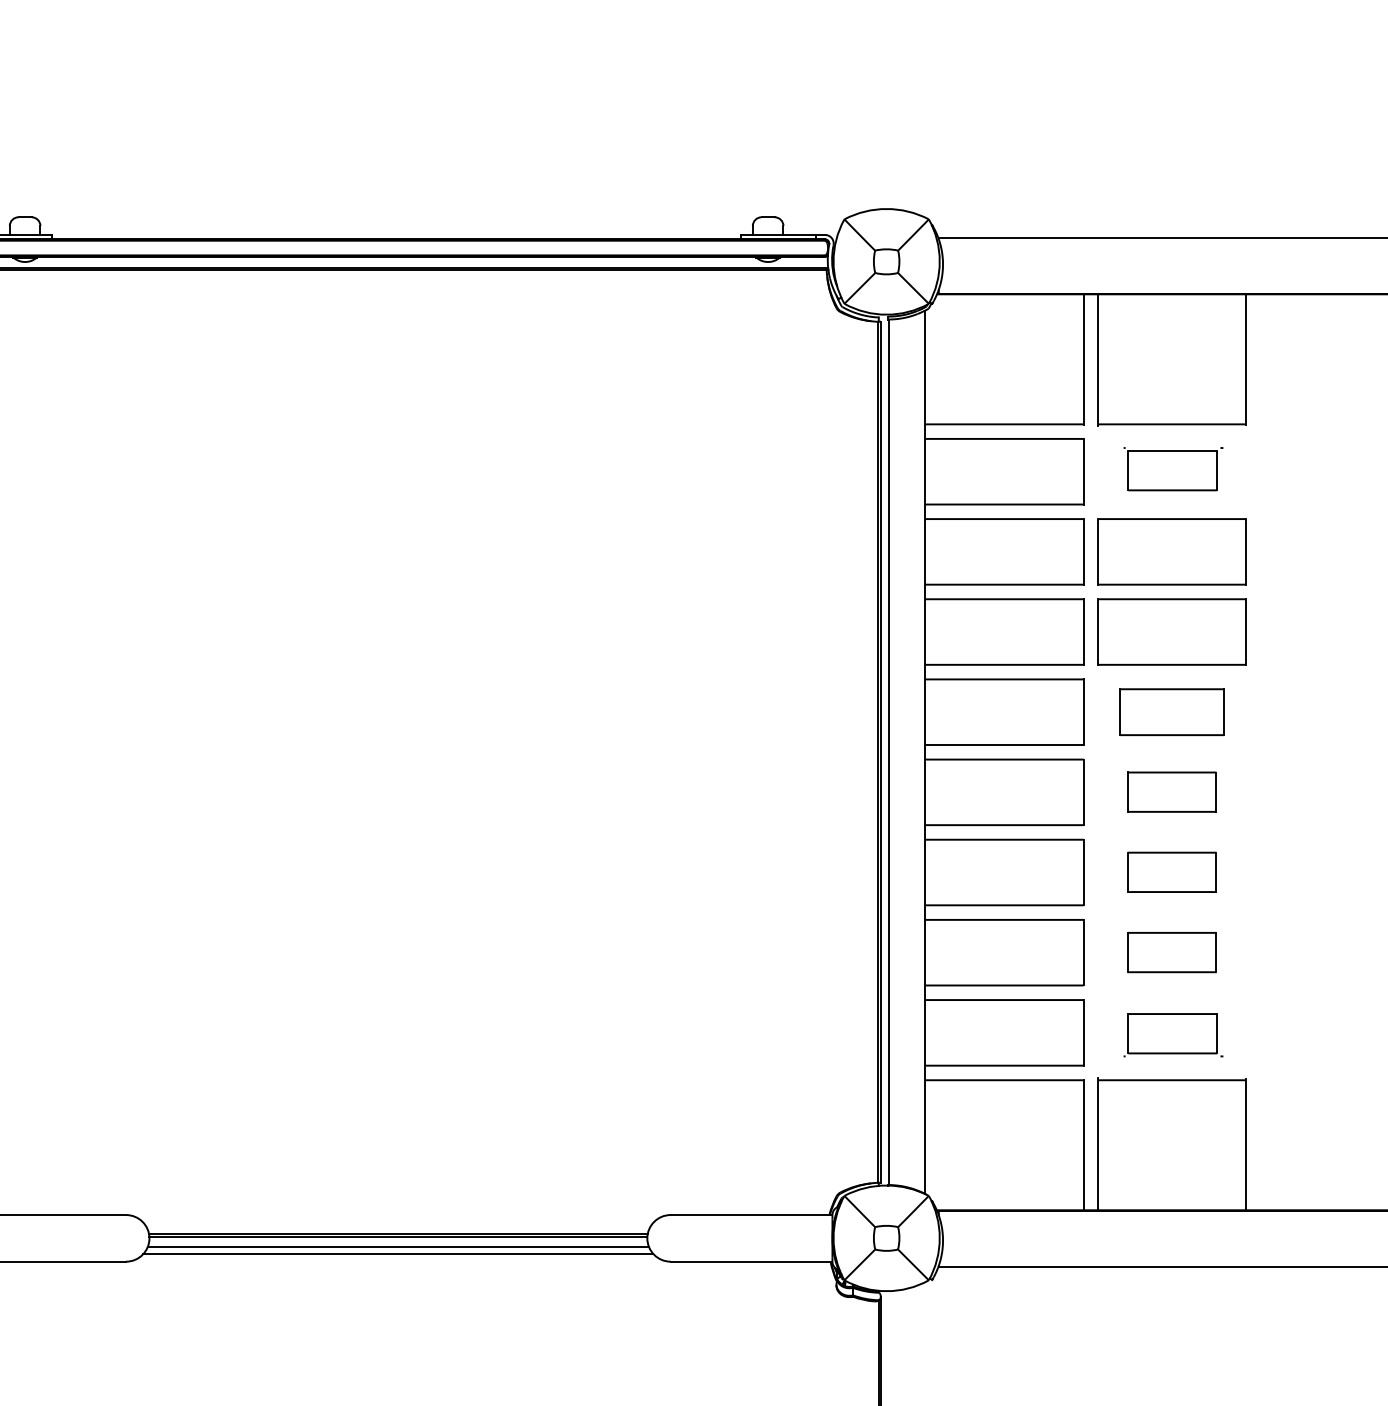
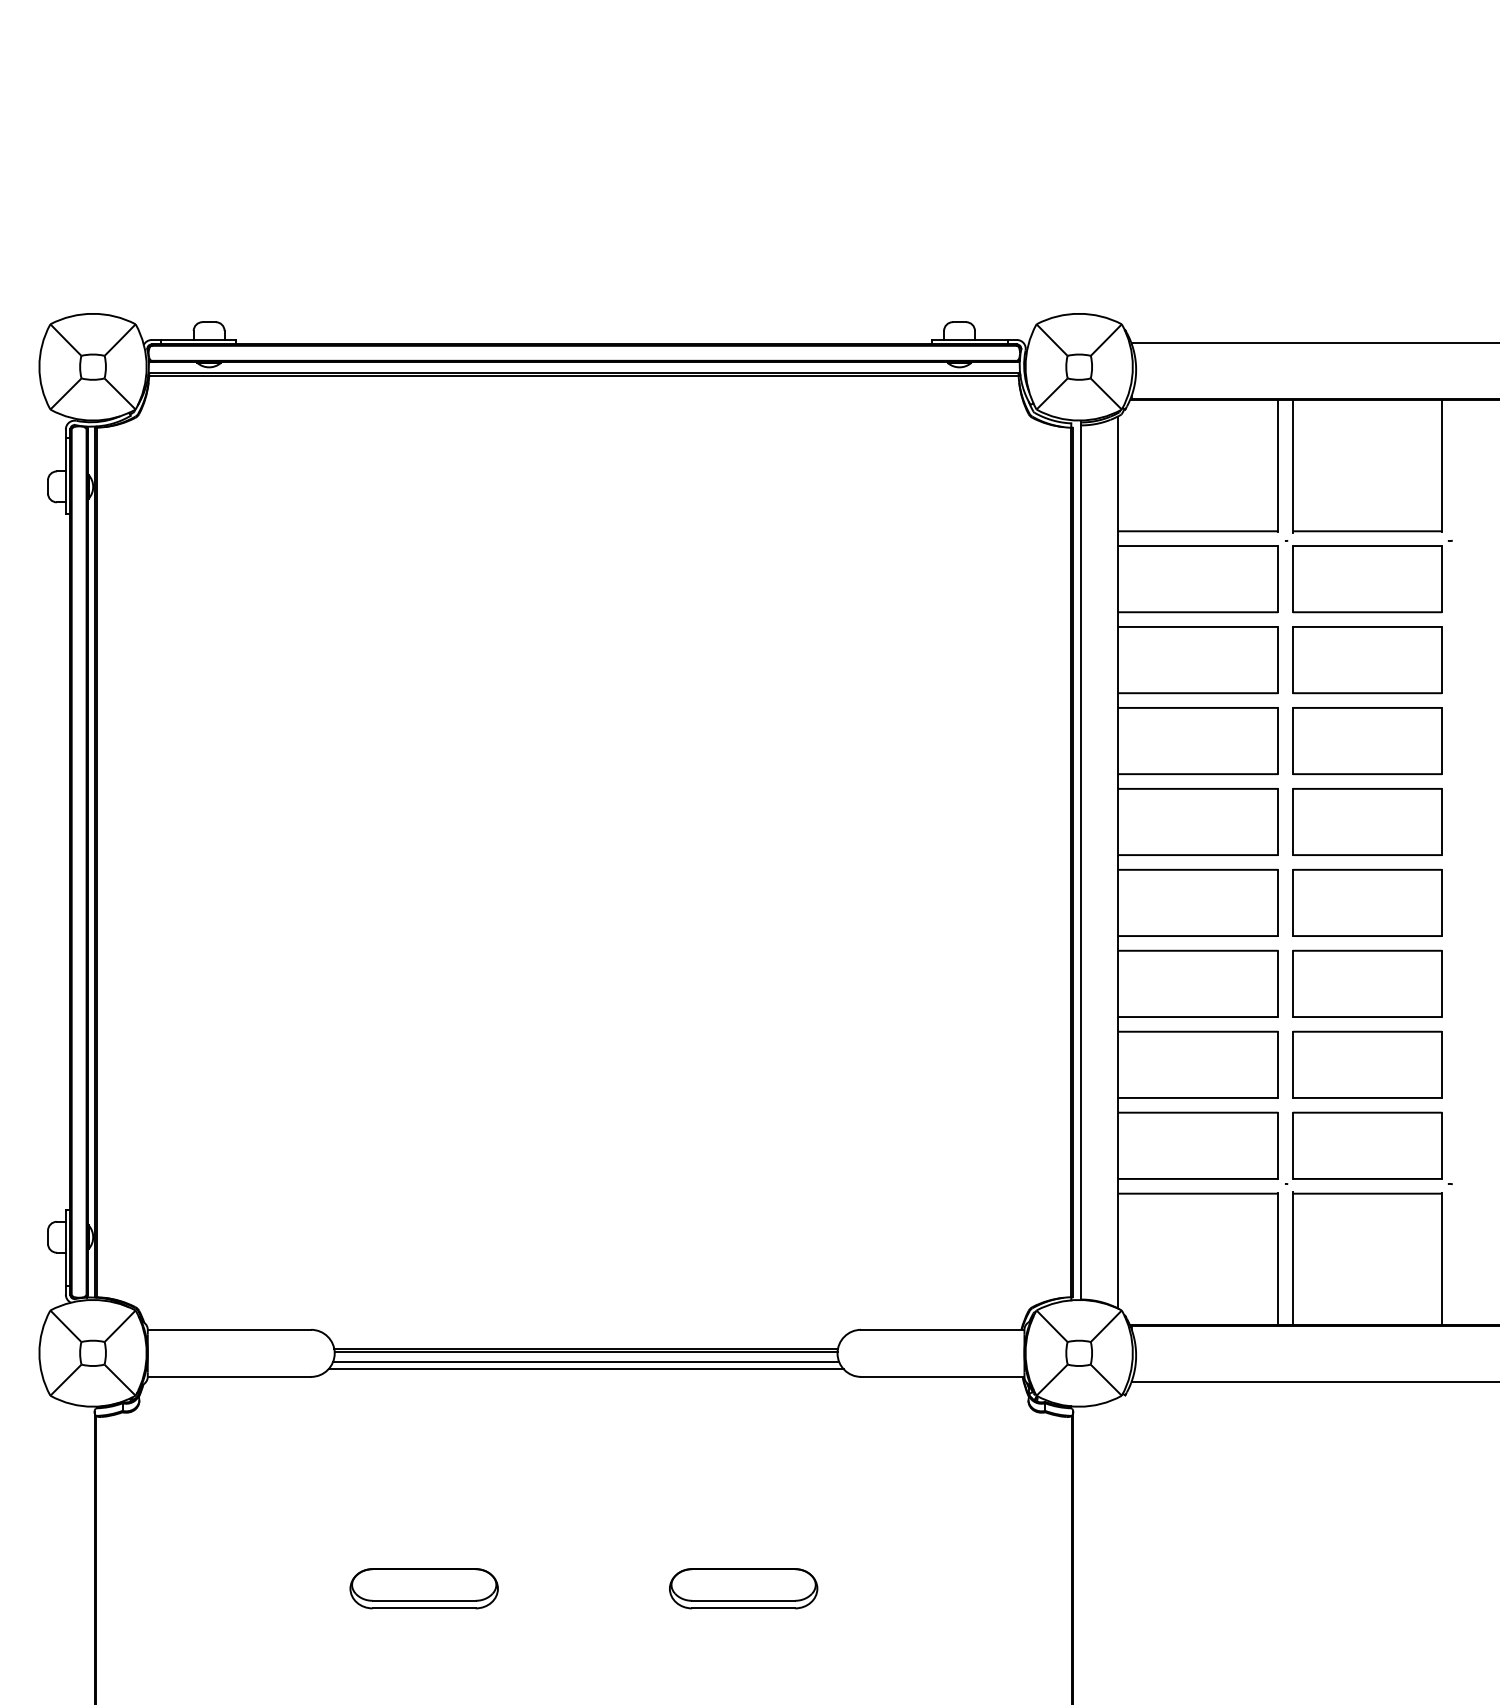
part: (1173, 469) -> (1368, 576), size x1.67
part: (1172, 711) -> (1367, 821), size x1.43
part: (1172, 791) -> (1367, 902), size x1.67
part: (1172, 872) -> (1367, 983), size x1.67
part: (1172, 952) -> (1367, 1064), size x1.67
part: (1173, 1034) -> (1368, 1147), size x1.67

